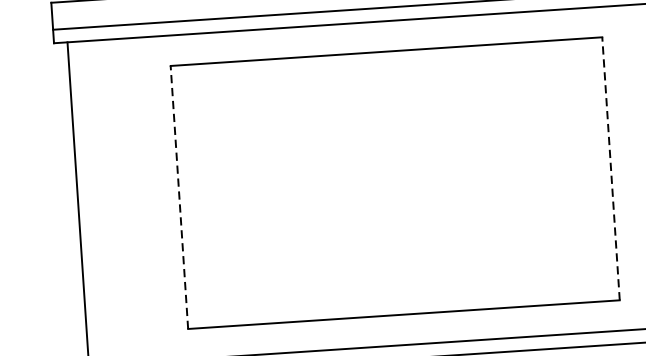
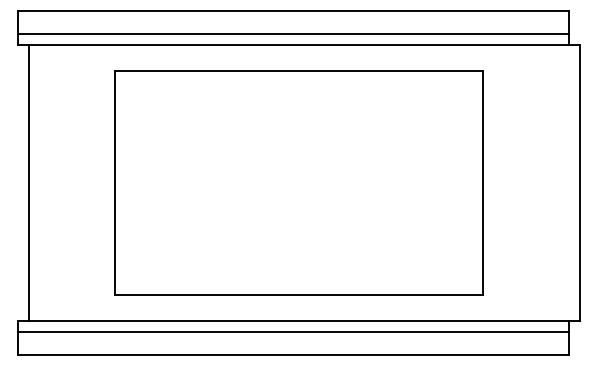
line: (611, 169) -> (482, 183), dashed -> solid
line: (179, 198) -> (115, 183), dashed -> solid

